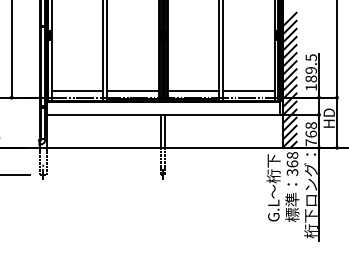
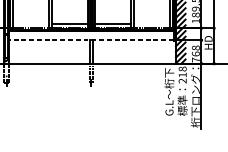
line: (77, 90) -> (30, 23), removed
line: (248, 90) -> (151, 23), removed
line: (163, 114) -> (91, 40), solid -> dashed
text: (292, 167) -> (182, 77), 368 -> 218

